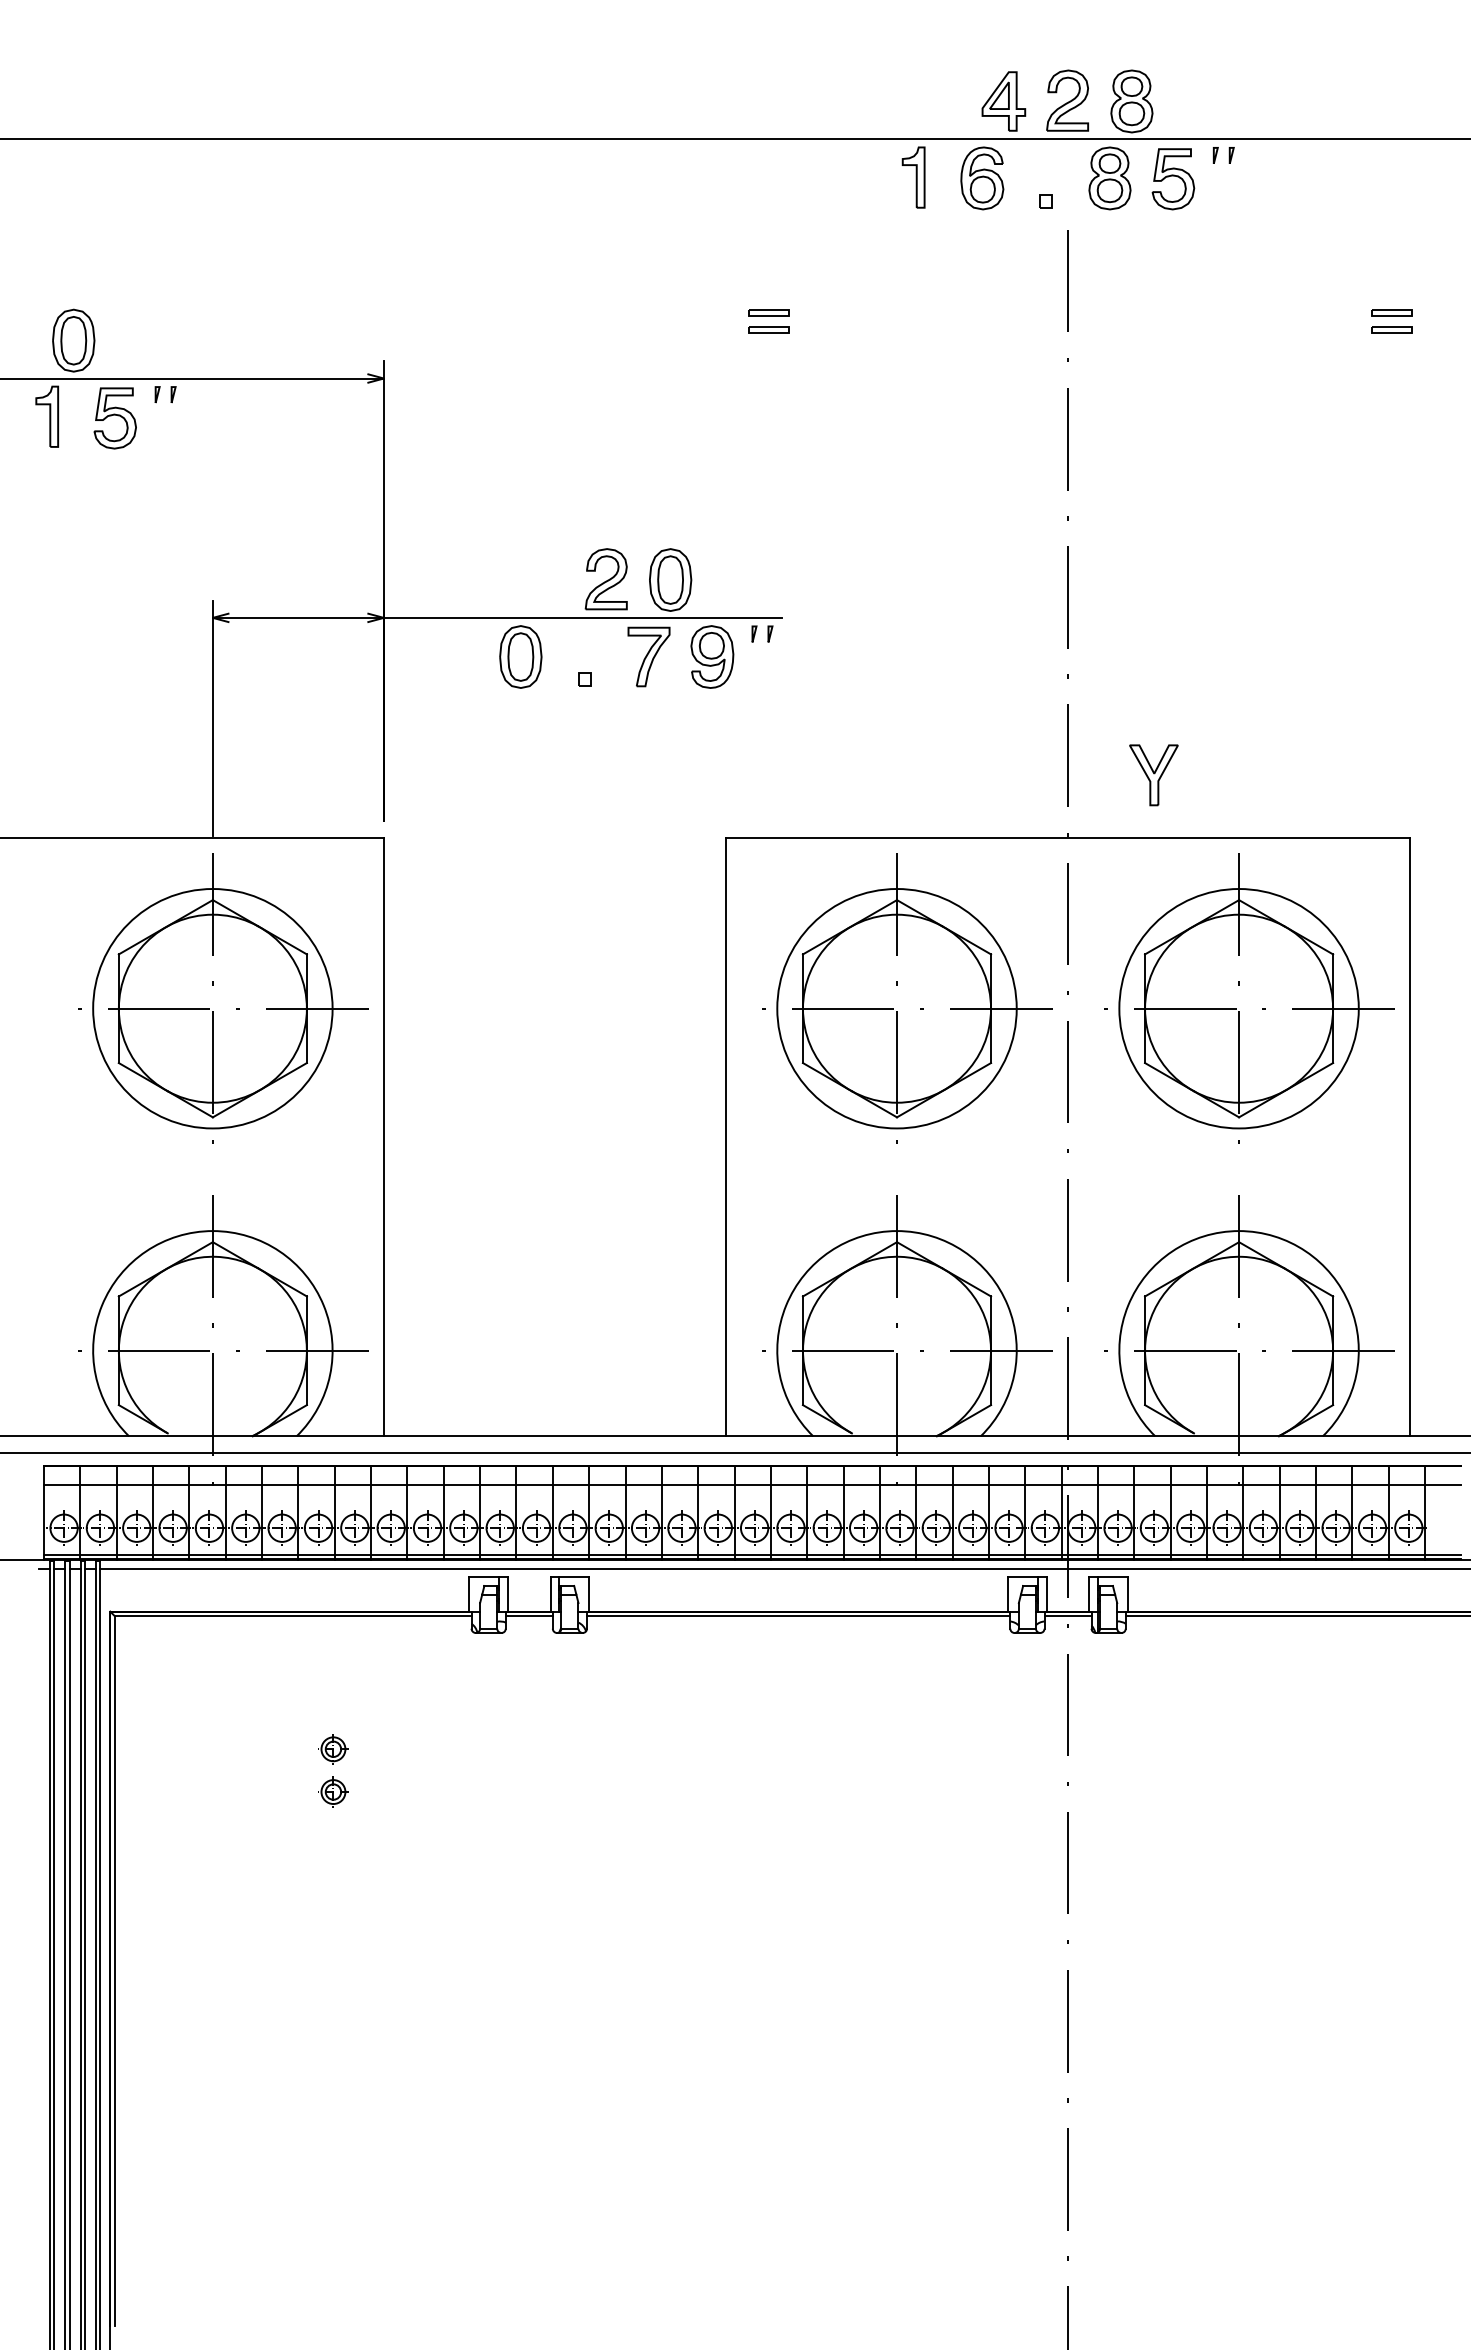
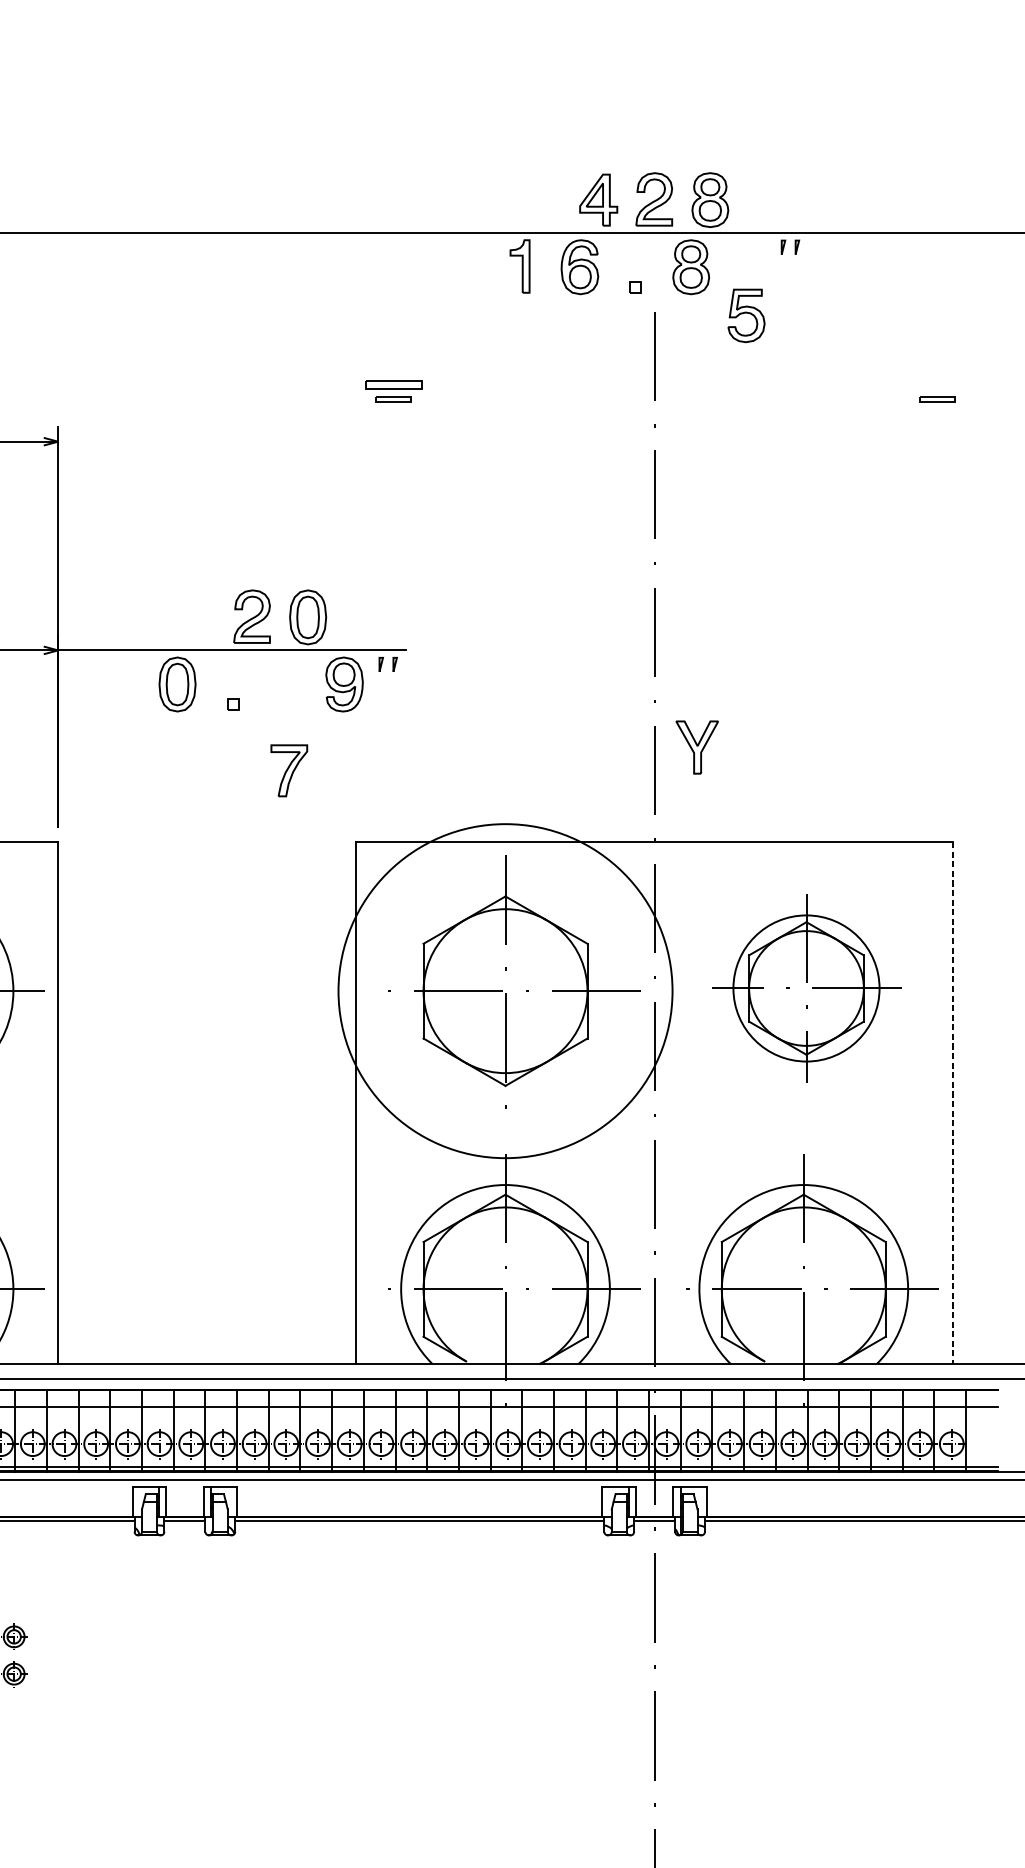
part: (1173, 179) -> (746, 316), moved
part: (768, 312) -> (393, 384), size x1.6
part: (1391, 312) -> (936, 384), removed
part: (648, 656) -> (288, 770), moved
part: (1153, 775) -> (696, 747), moved
part: (1249, 998) -> (812, 982), size x0.7
circle: (896, 1008) -> (505, 990), size x1.6
line: (1410, 1137) -> (953, 1103), solid -> dashed

